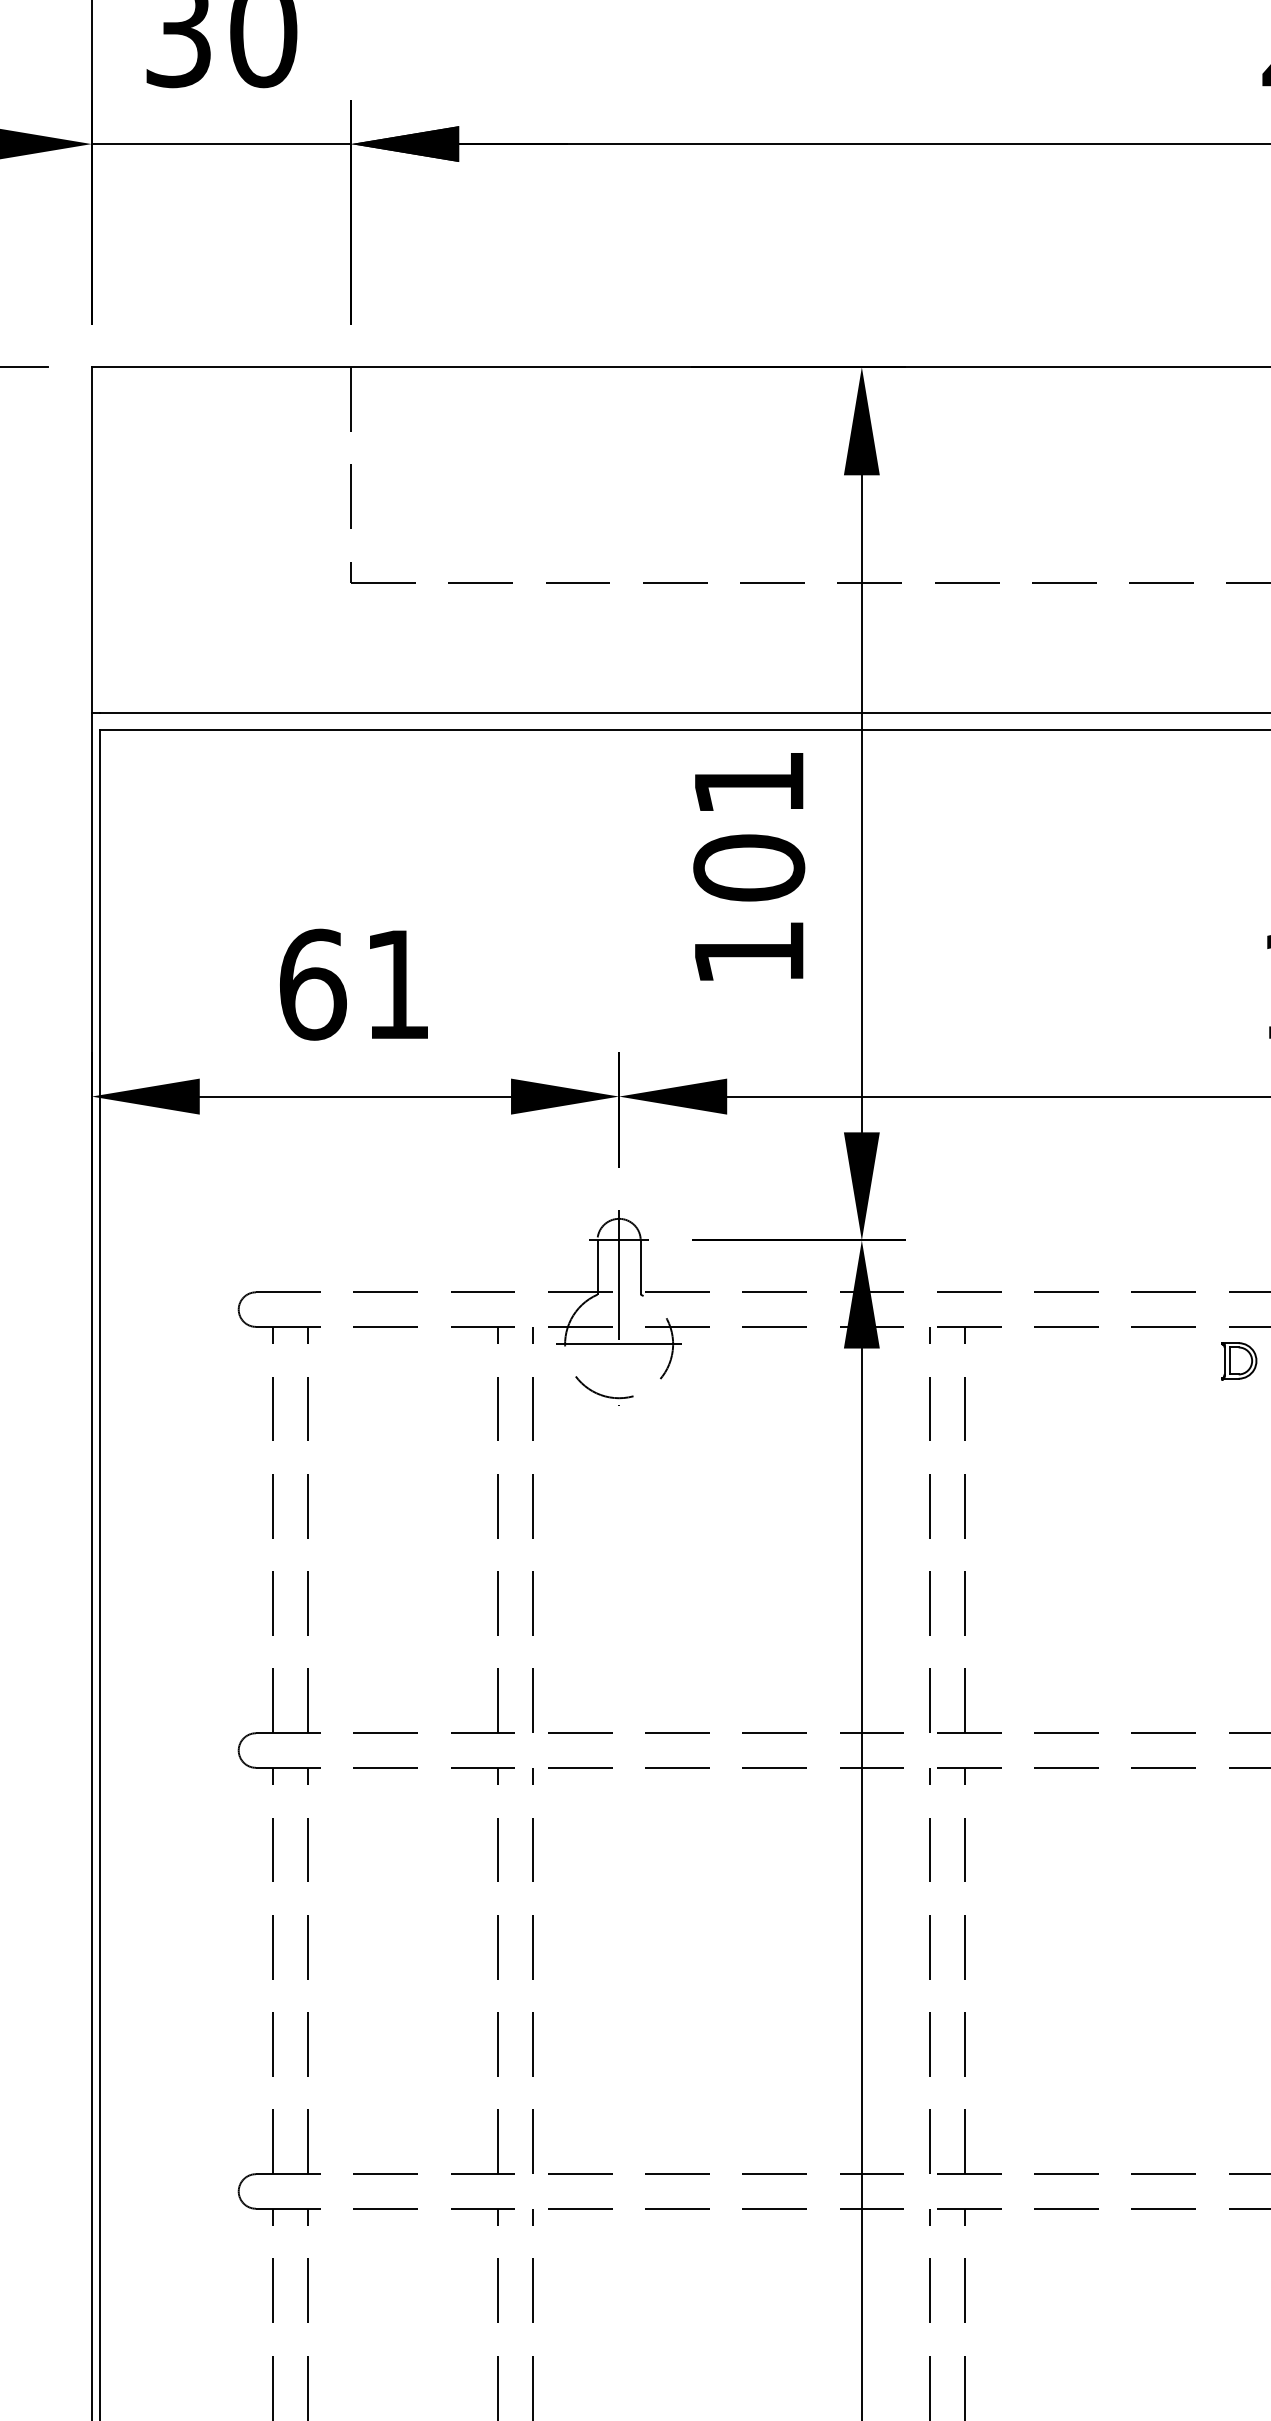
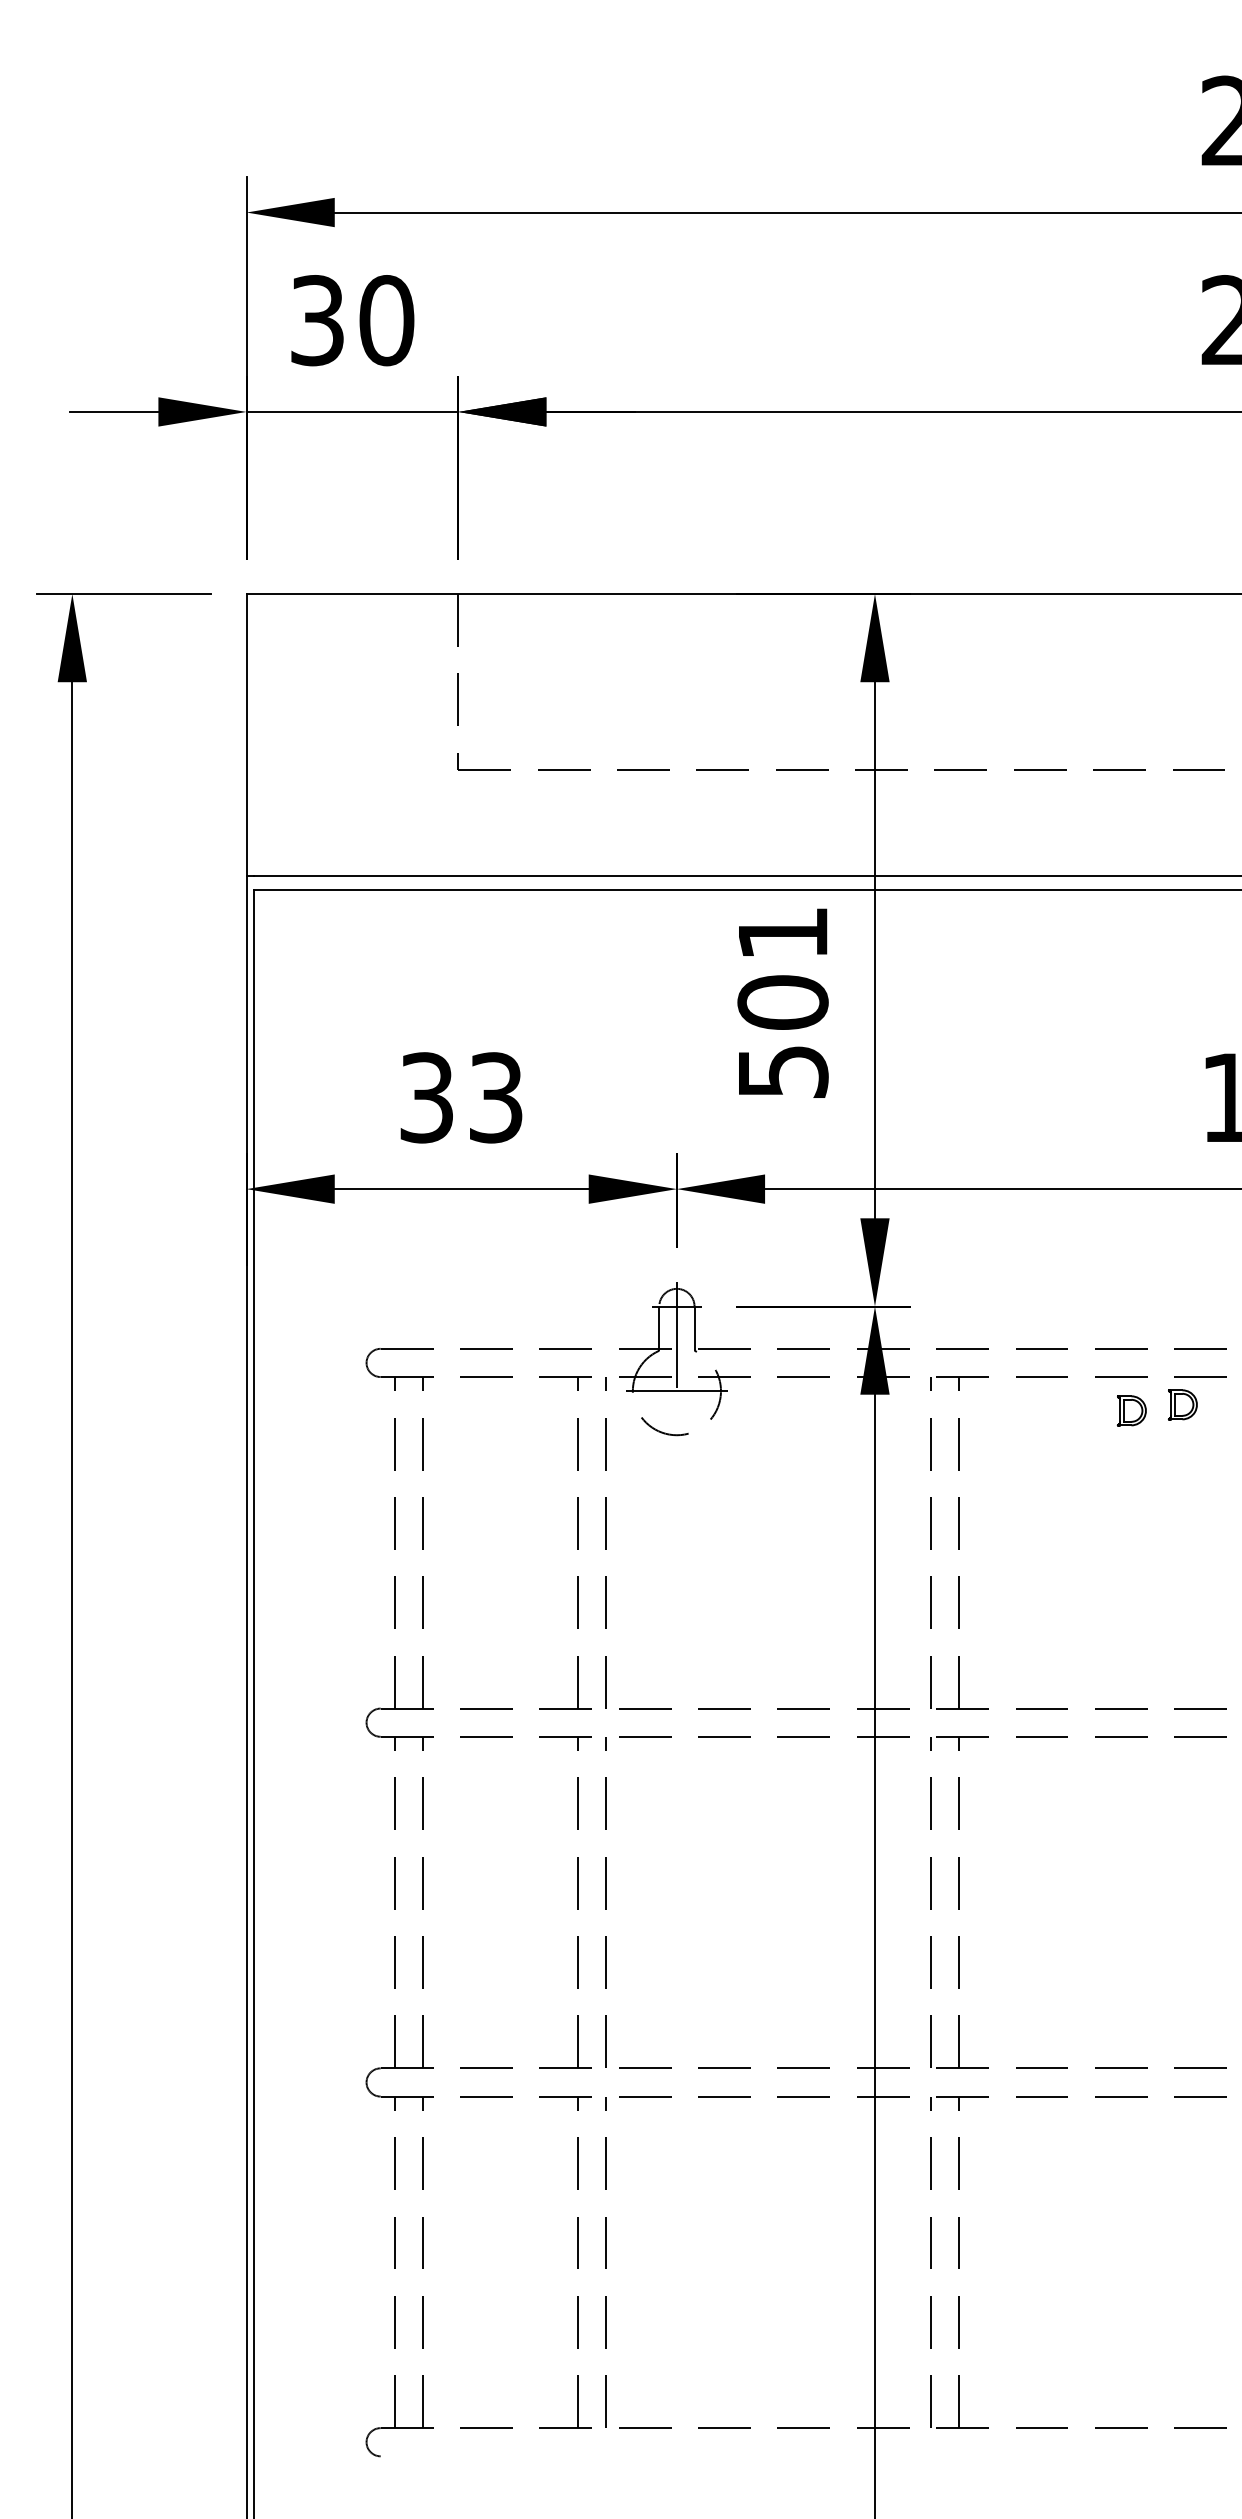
text: (749, 952) -> (783, 1071), 101 -> 501
text: (355, 984) -> (461, 1097), 61 -> 33
part: (1176, 1367) -> (1131, 1410), added

